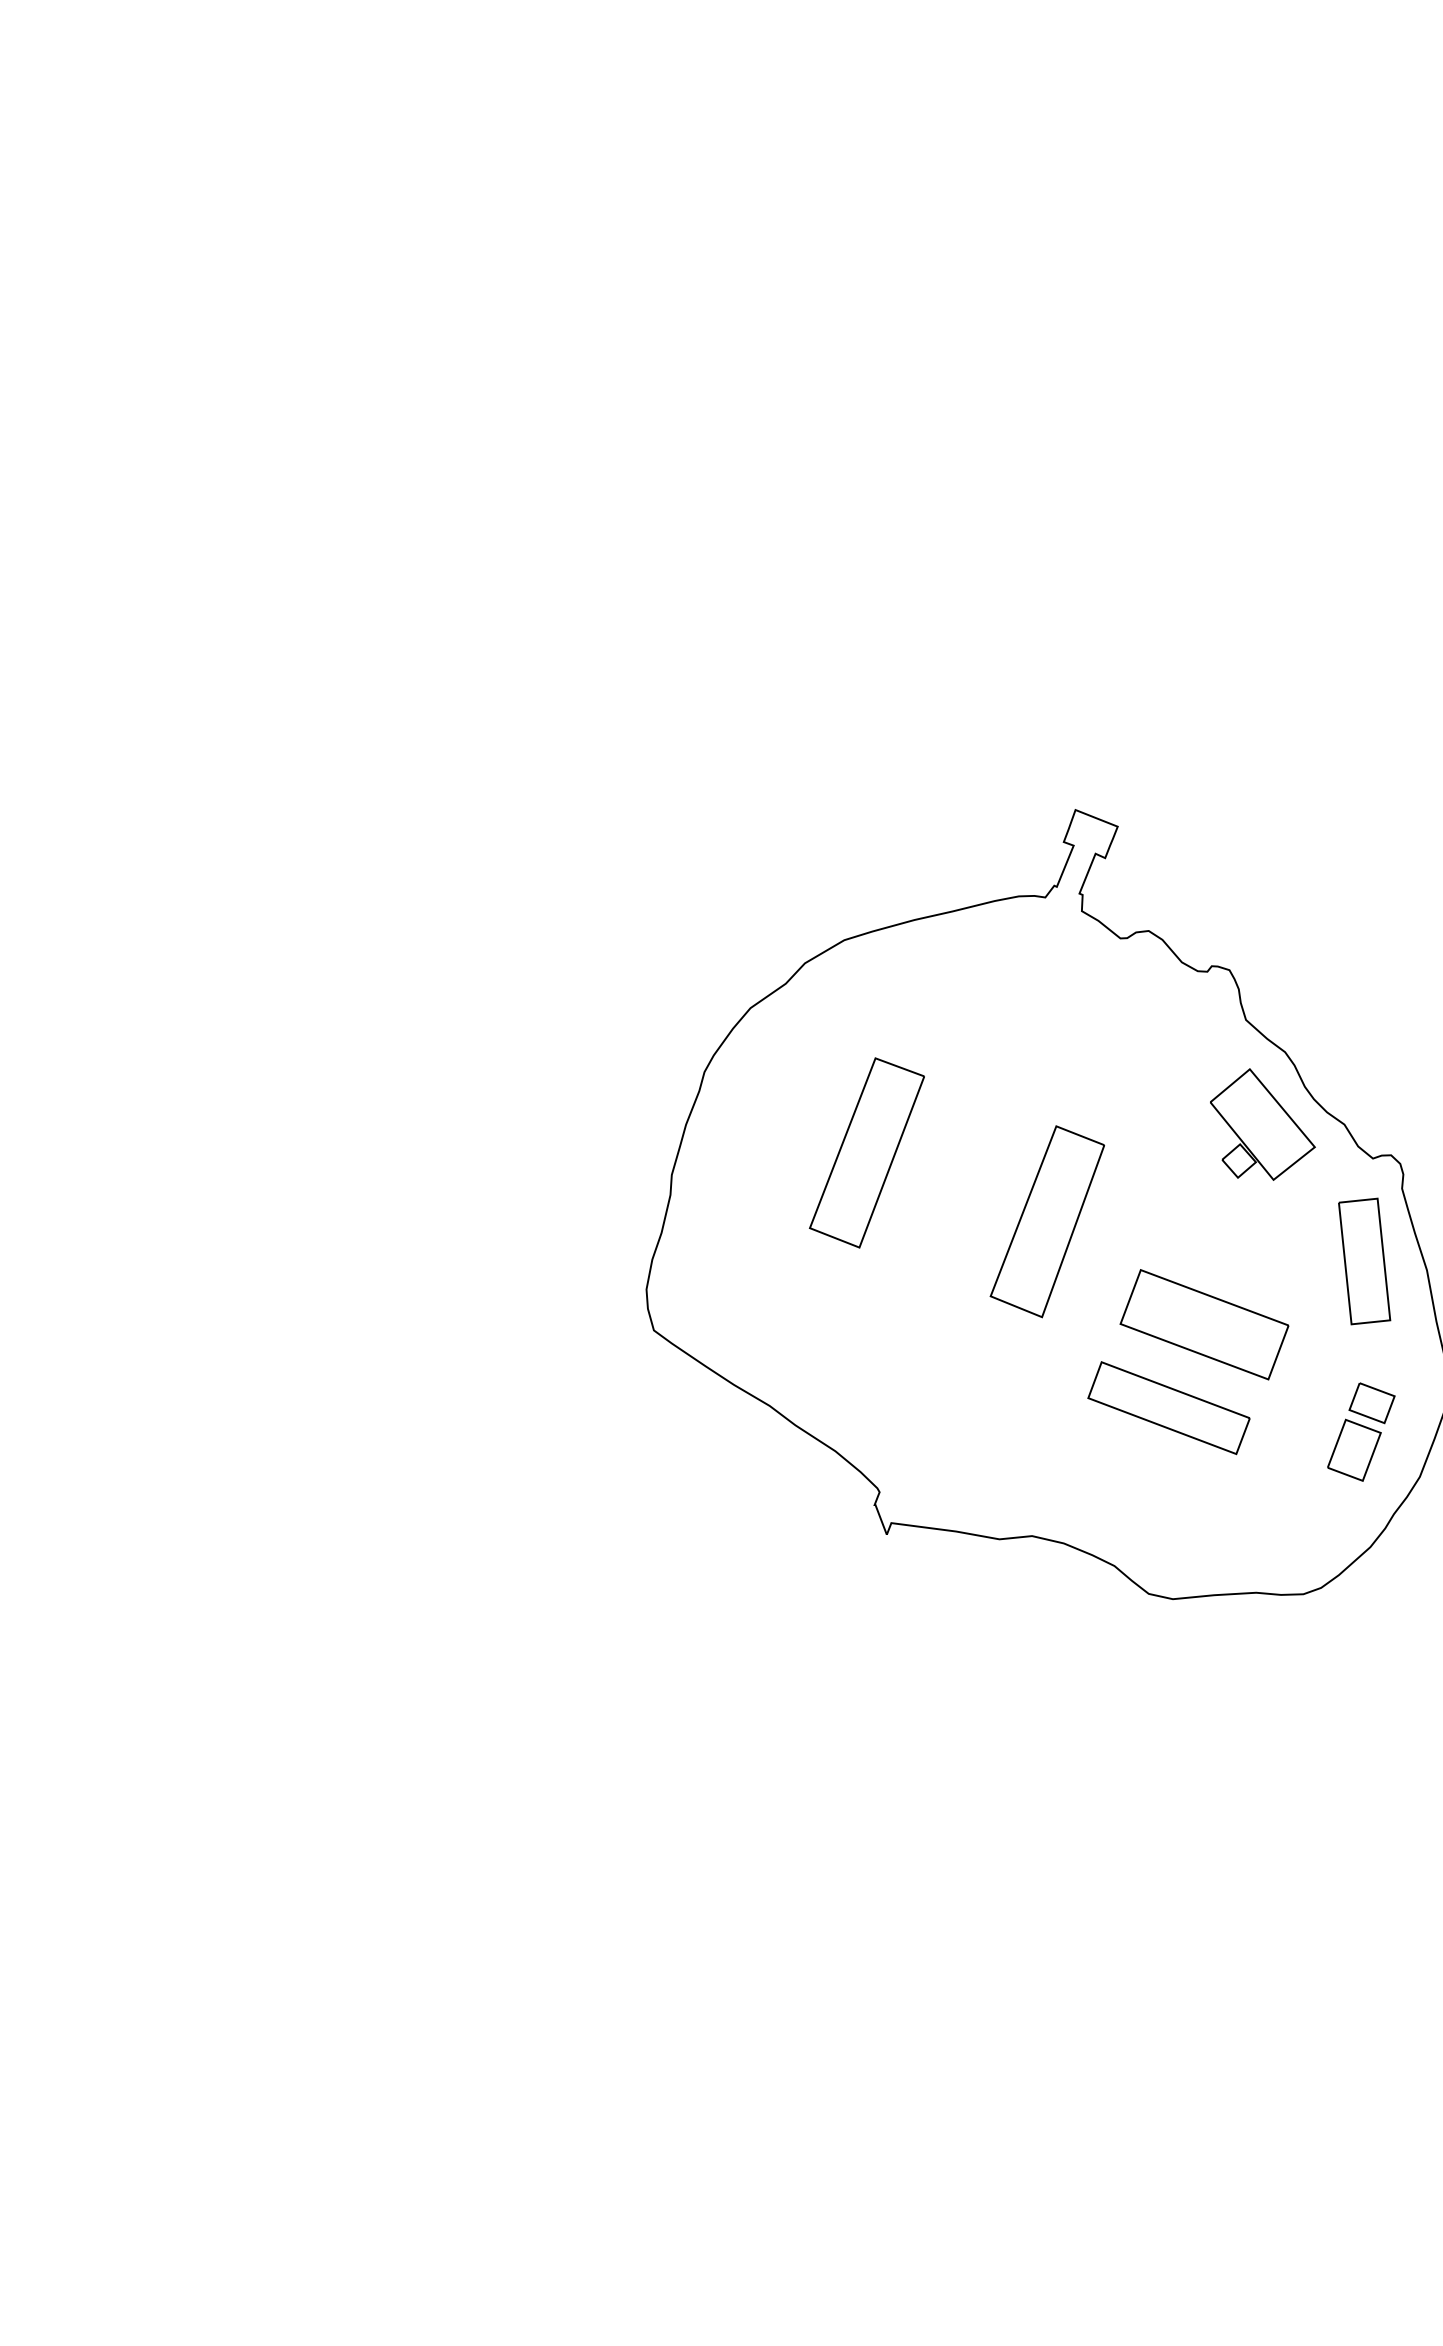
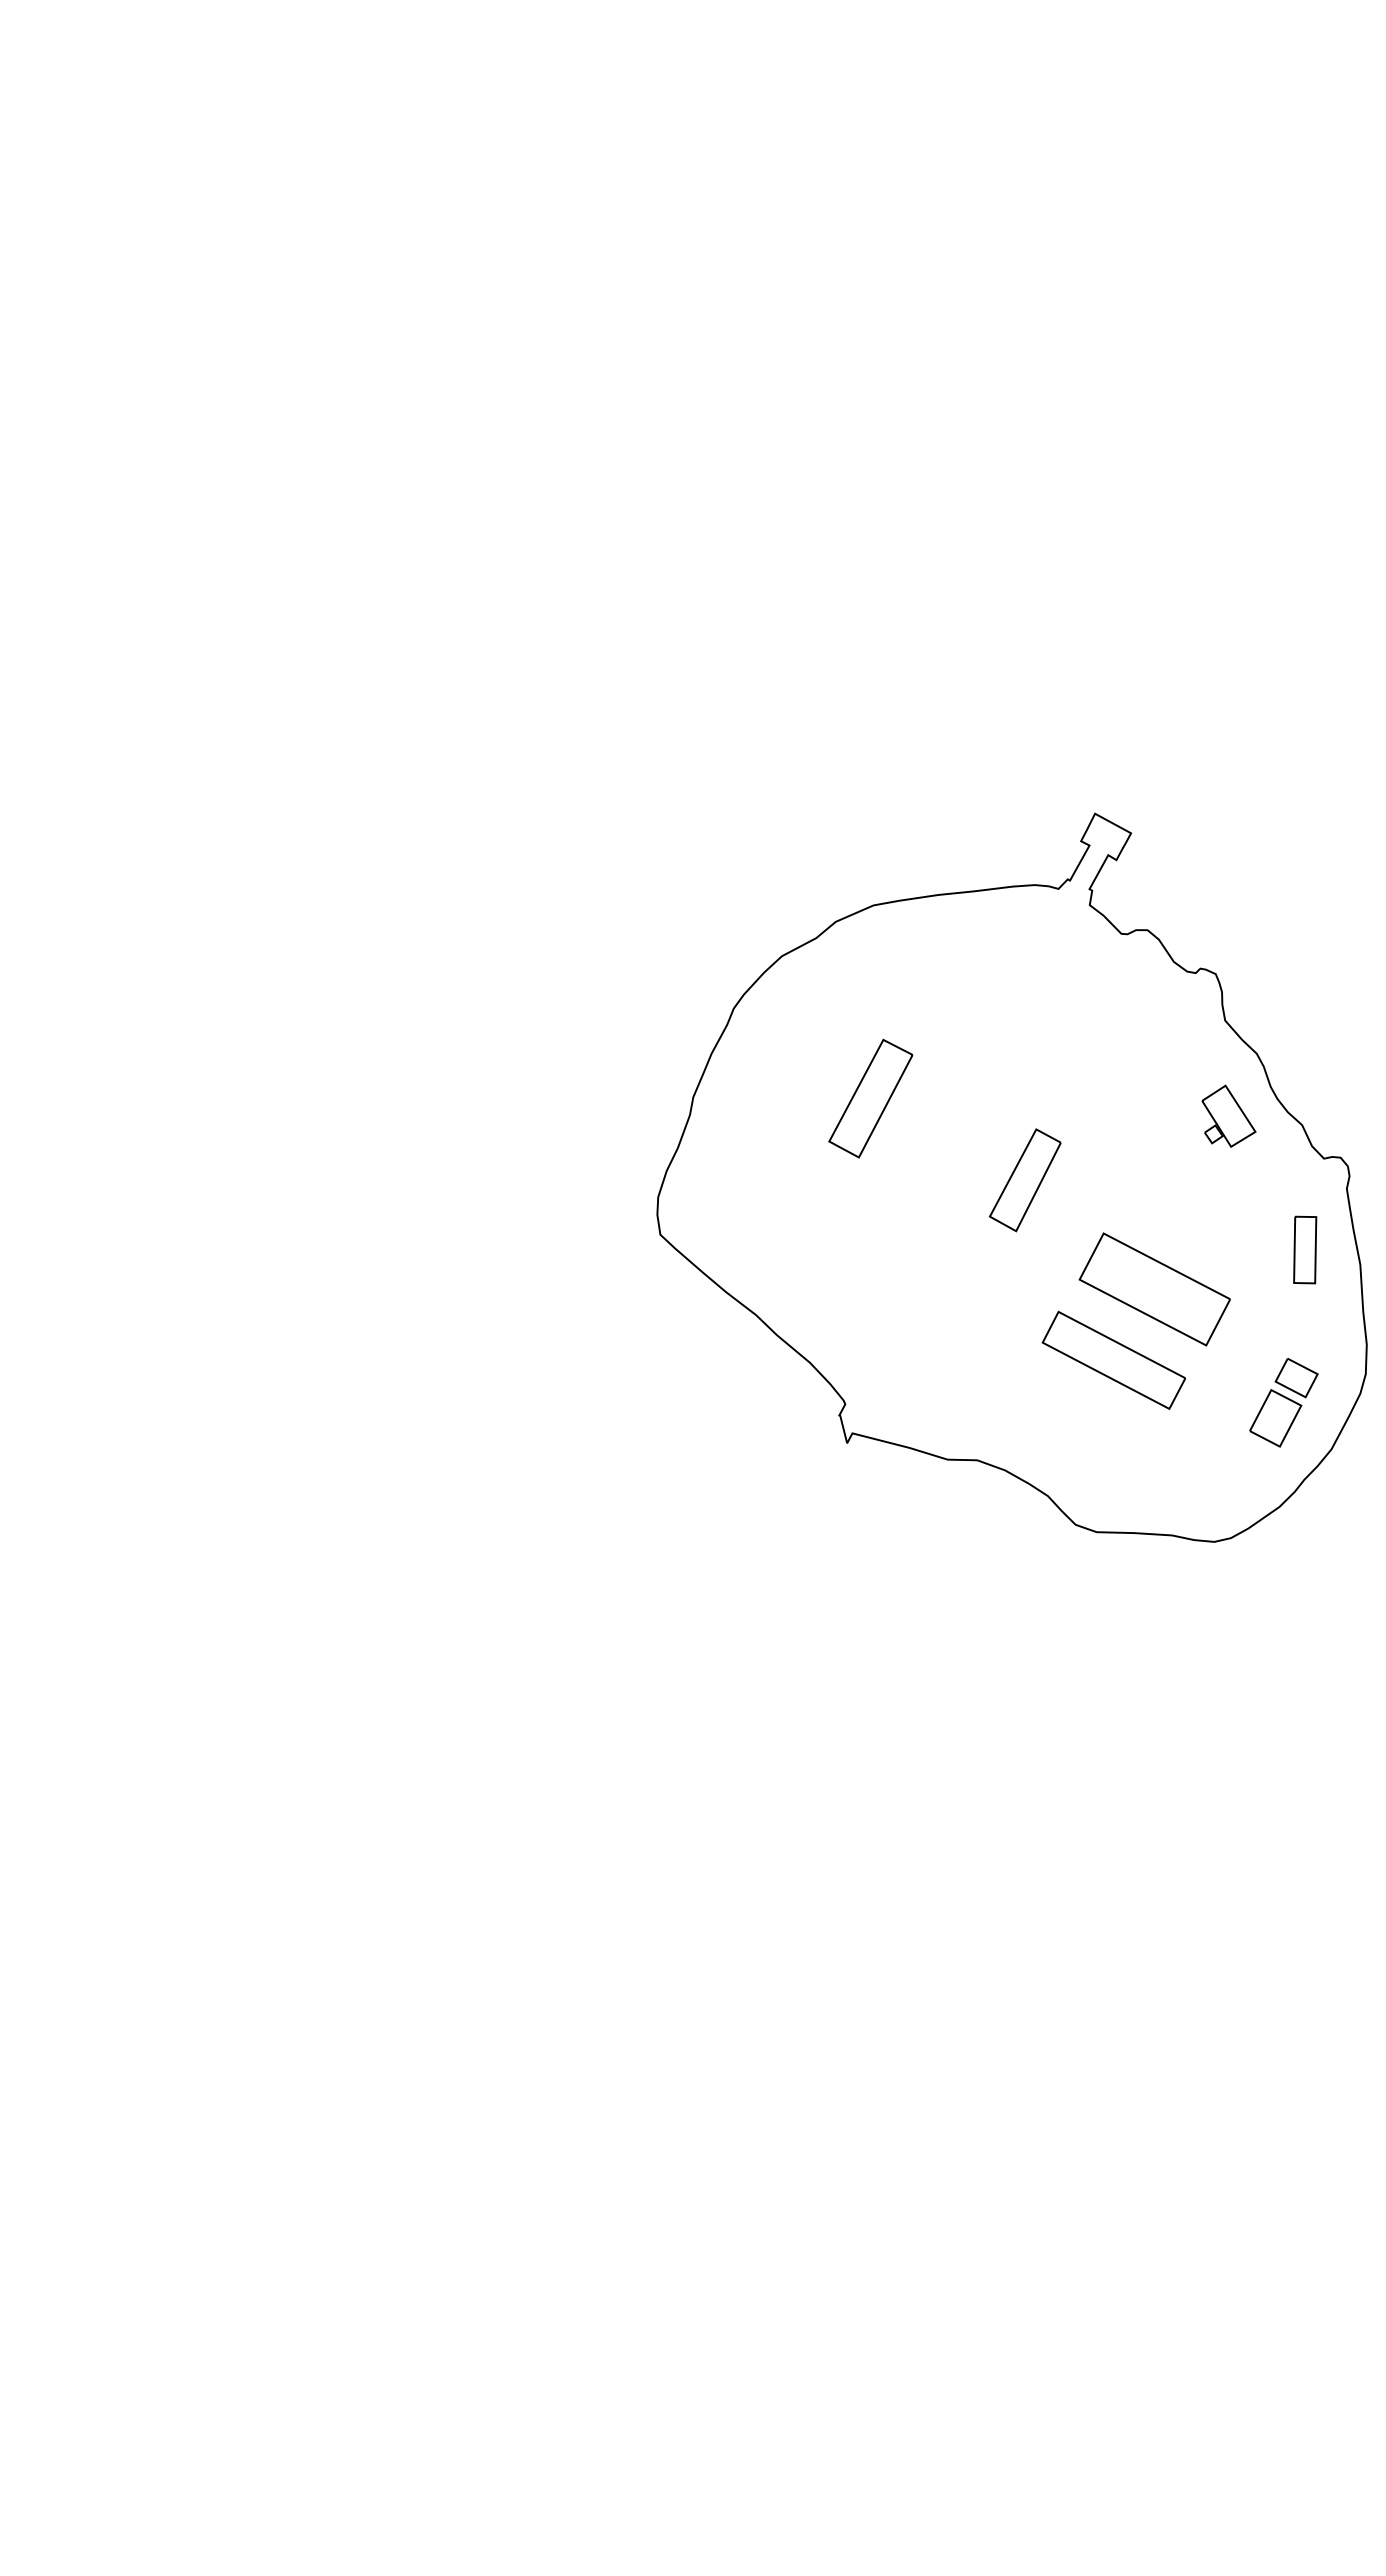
part: (1262, 1124) -> (1228, 1116), size x0.6
part: (866, 1152) -> (870, 1098), size x0.7
part: (1047, 1222) -> (1025, 1180), size x0.6
part: (1363, 1260) -> (1304, 1249), size x0.6

